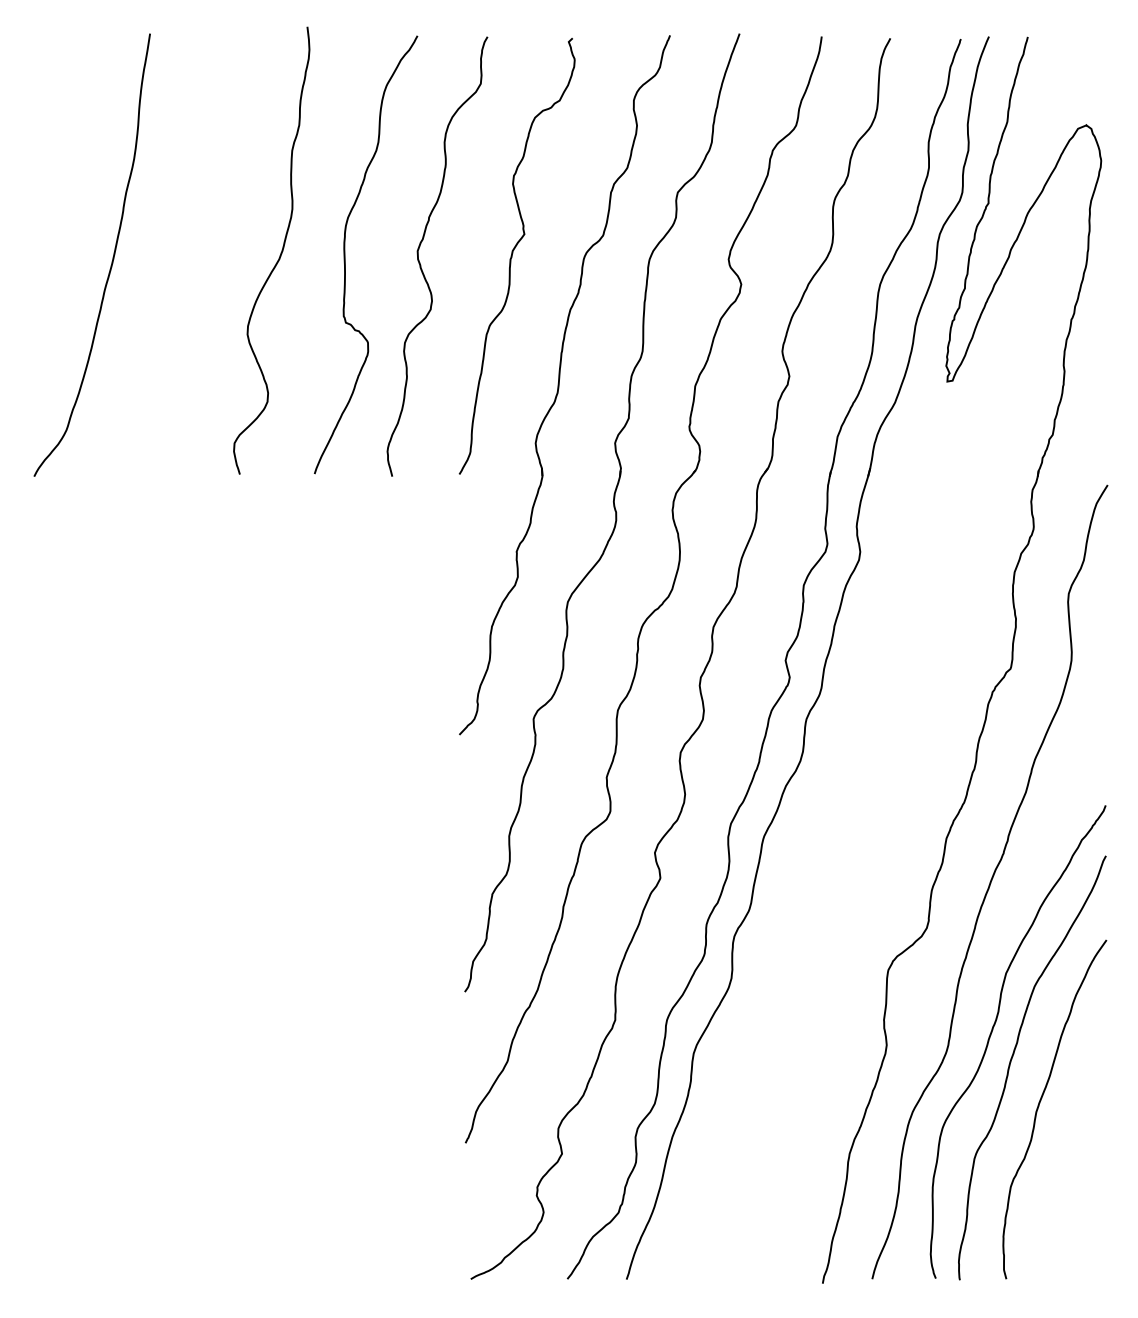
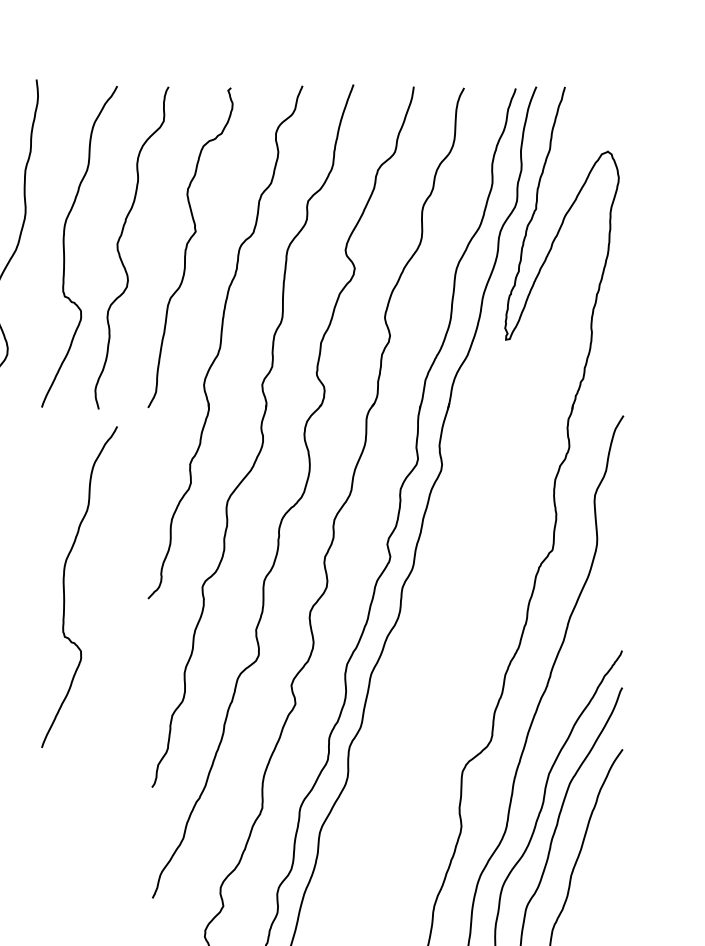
curve: (345, 718) -> (64, 586), added

